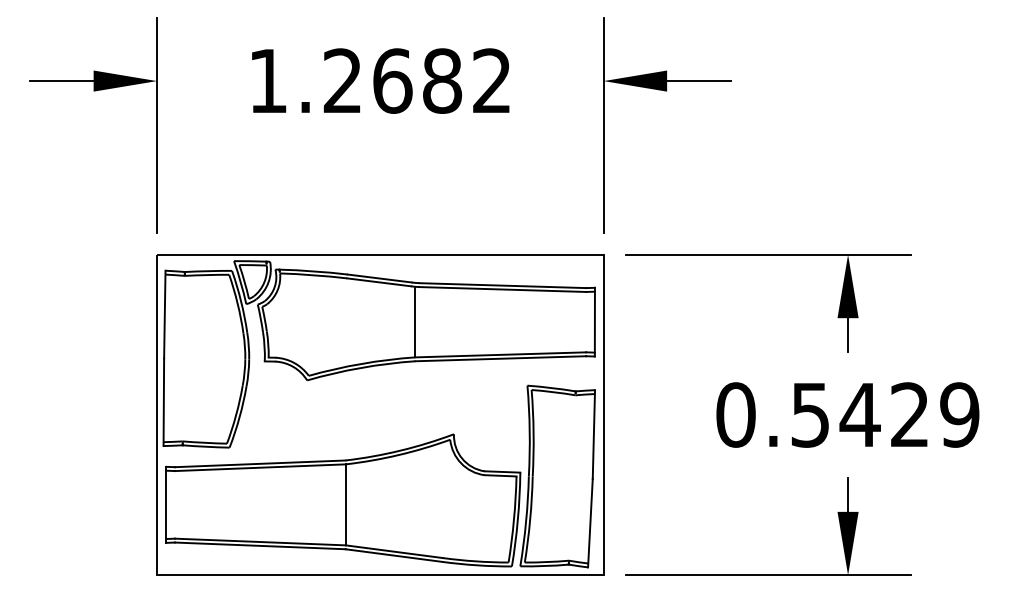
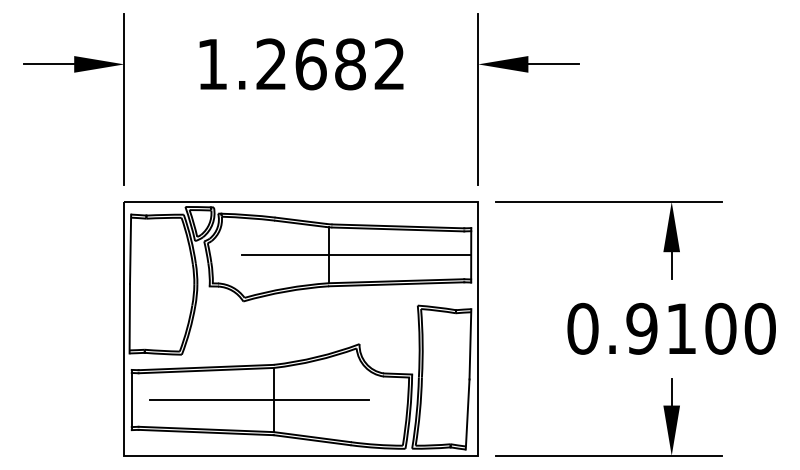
line: (450, 322) -> (356, 255), added
text: (884, 414) -> (700, 328), 0.5429 -> 0.9100
line: (327, 505) -> (259, 400), added

